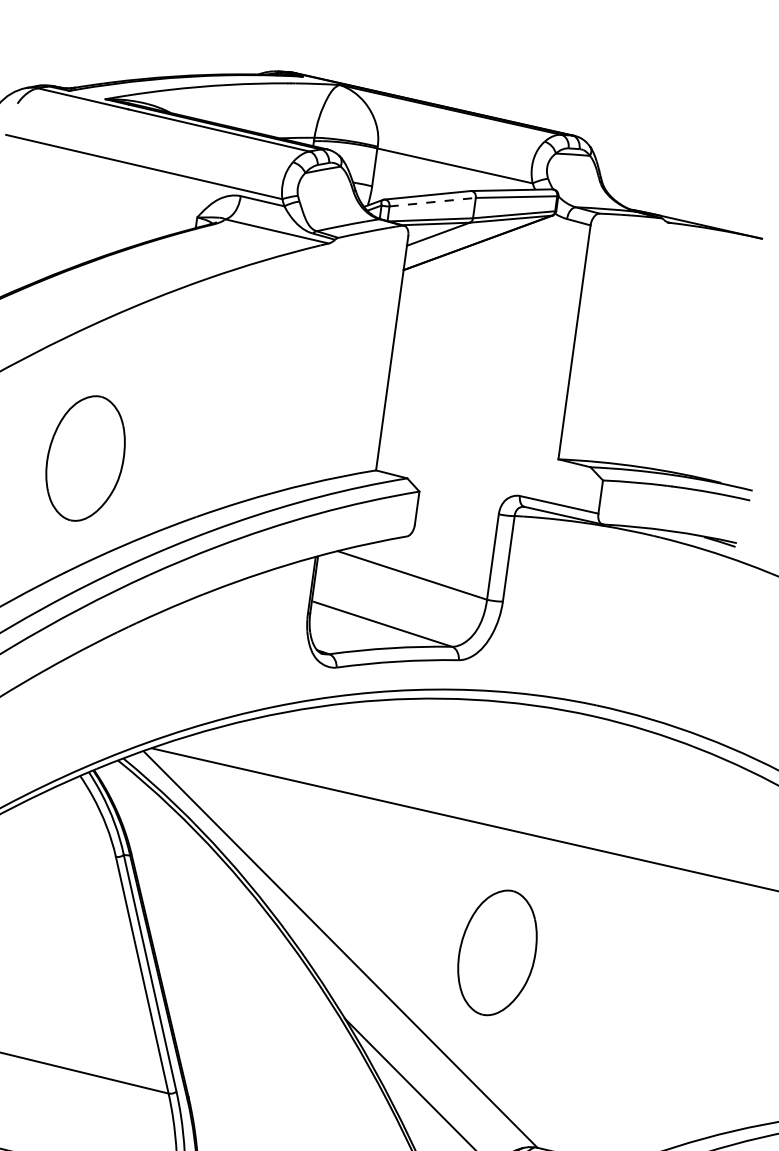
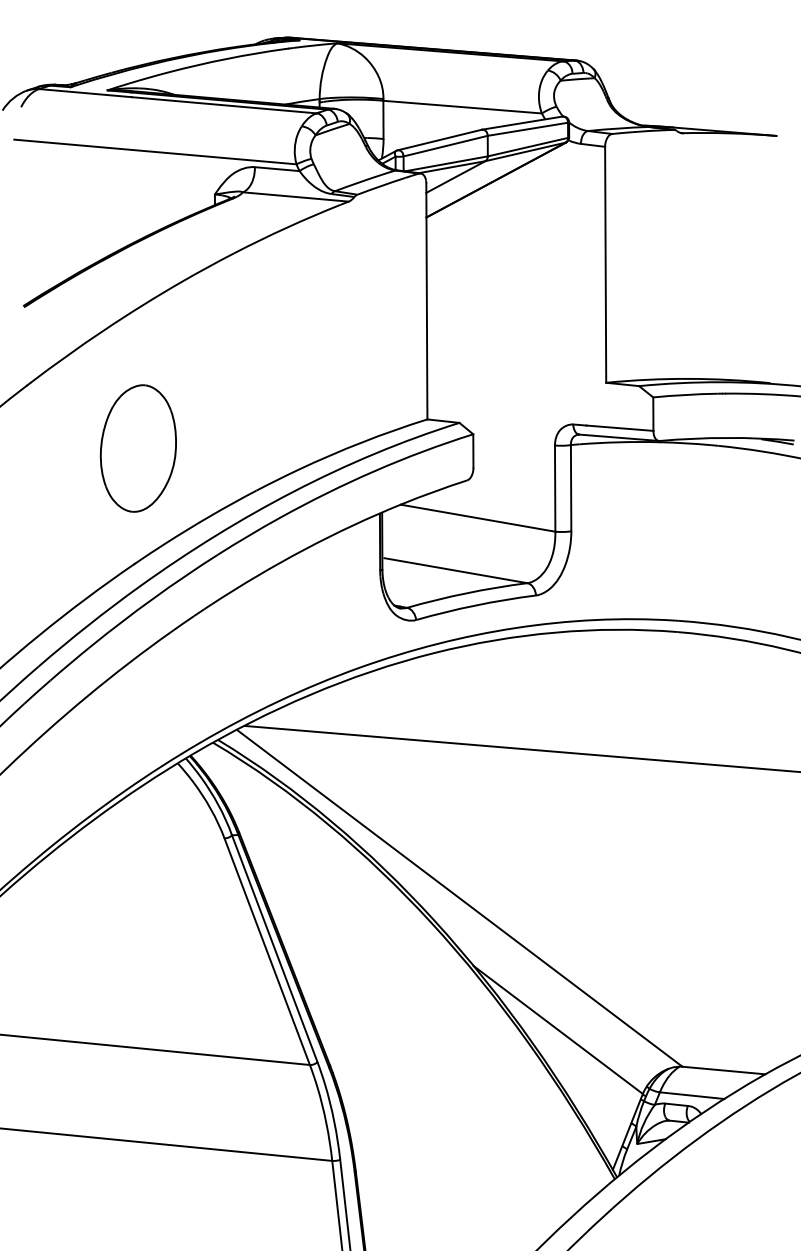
line: (433, 202) -> (446, 146), dashed -> solid
part: (496, 952) -> (614, 879), removed

